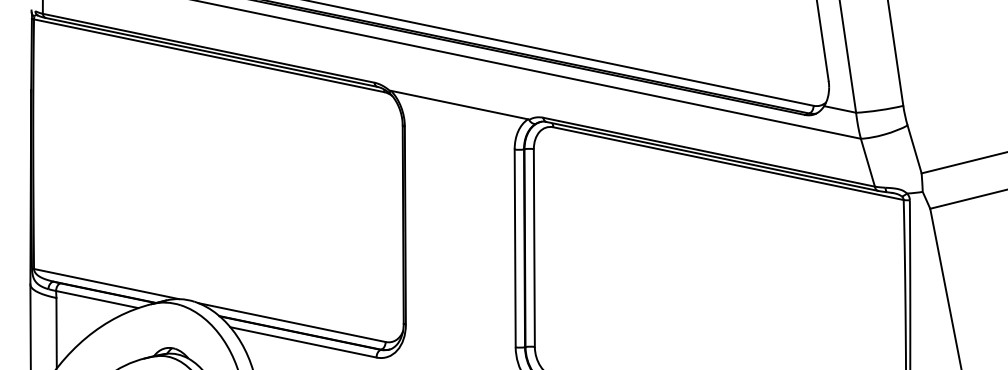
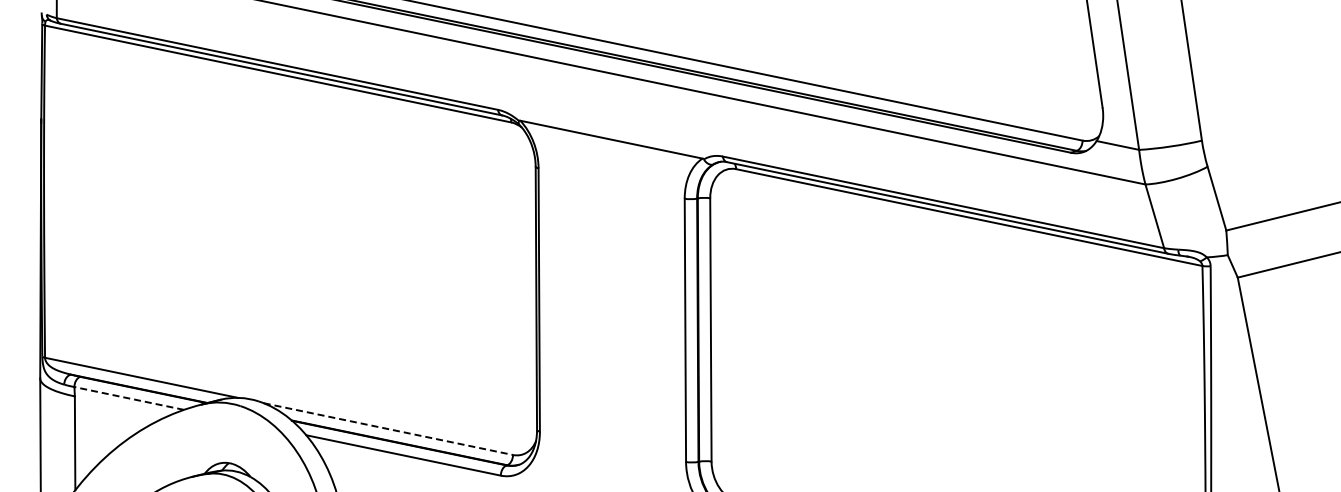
line: (97, 299) -> (129, 398), solid -> dashed
line: (292, 322) -> (388, 429), solid -> dashed

